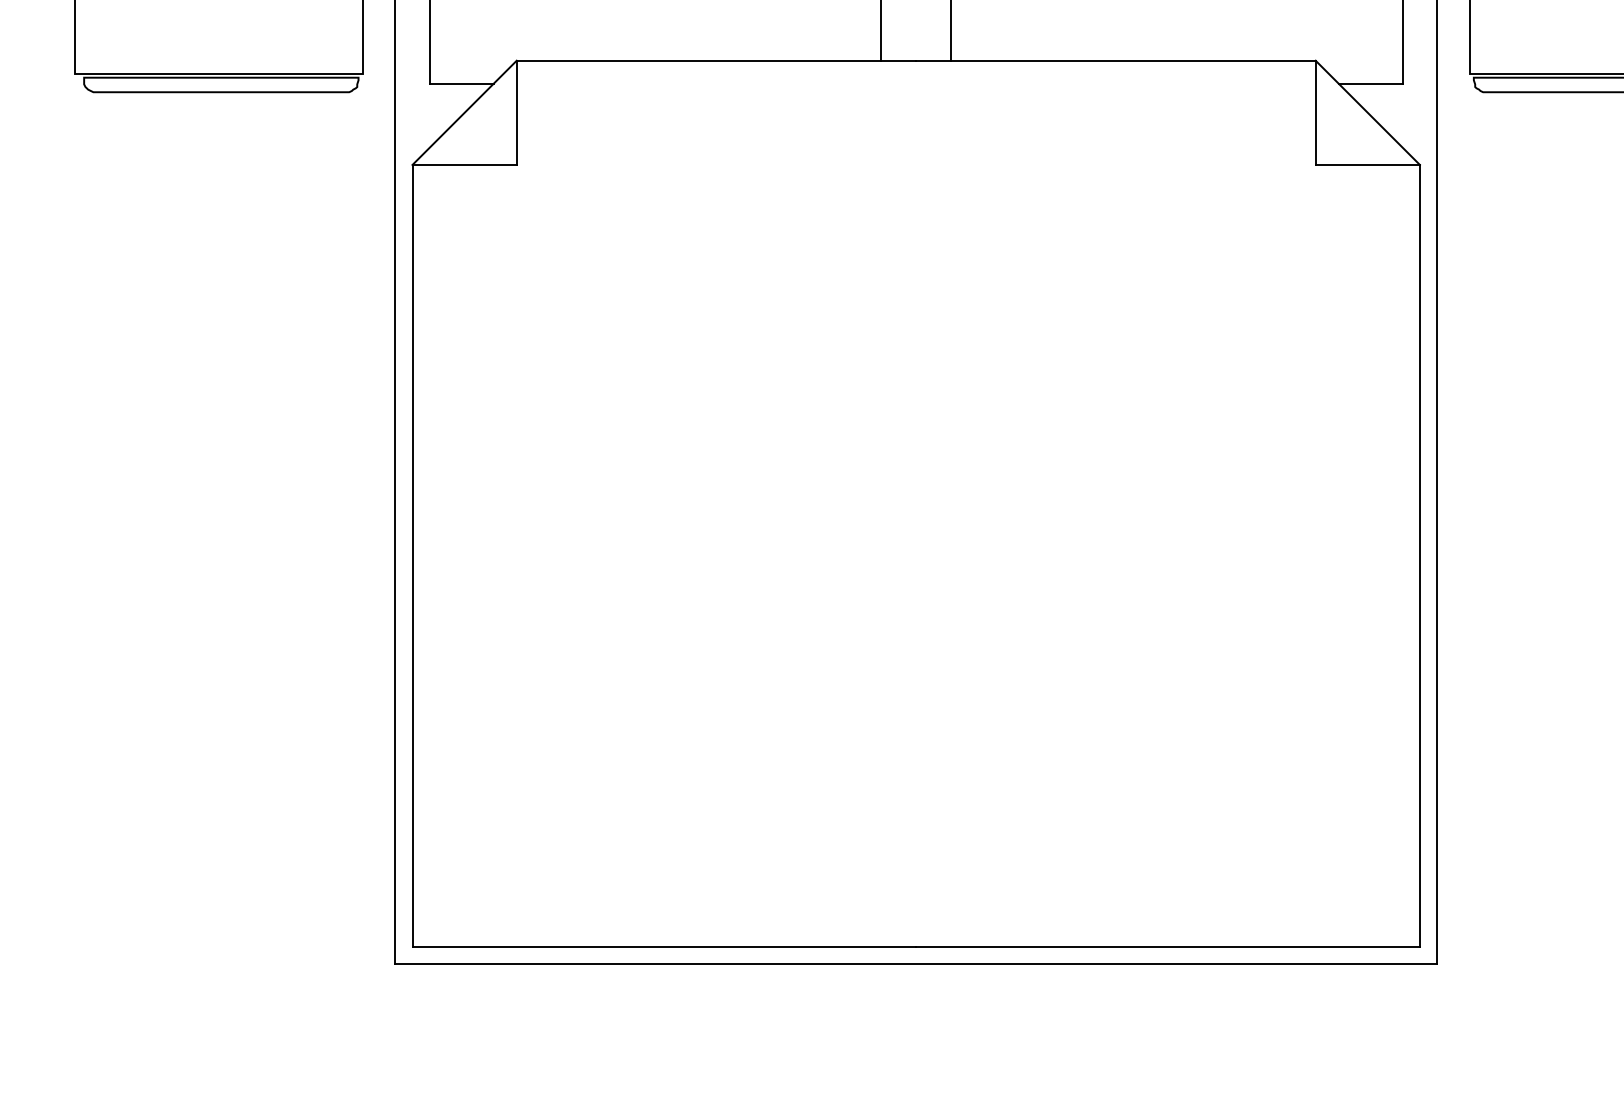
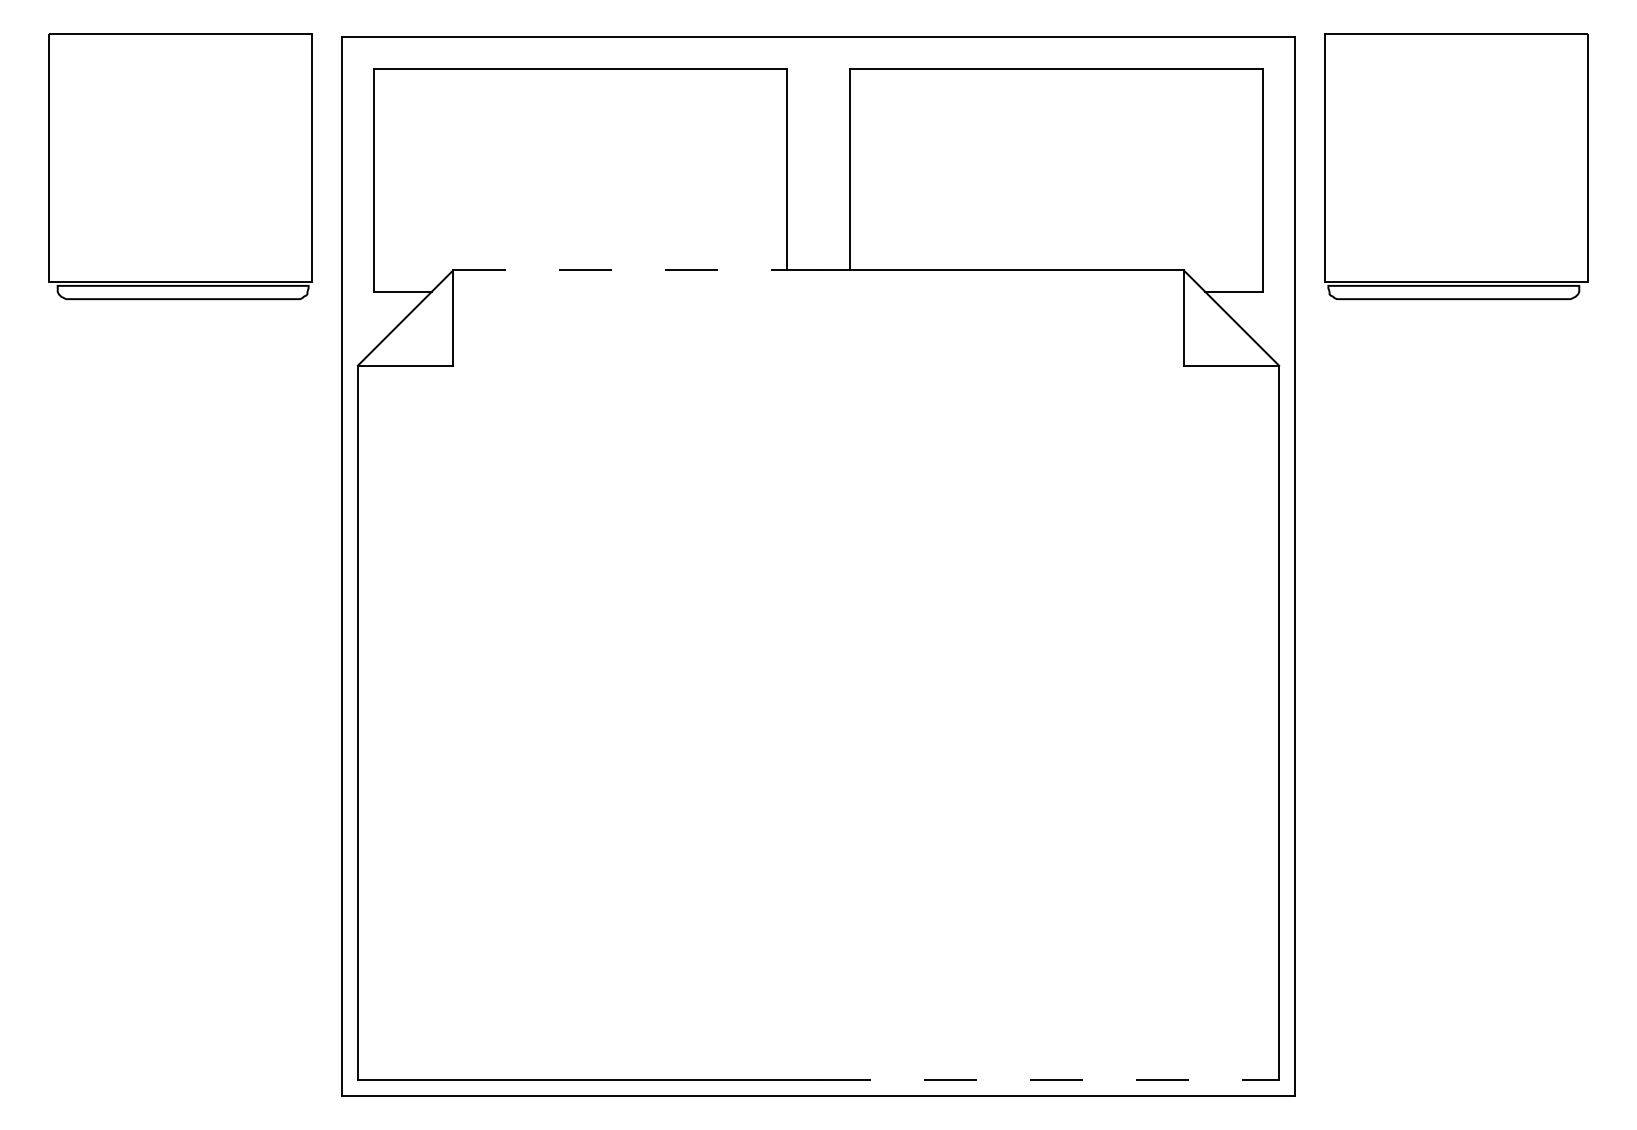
line: (716, 60) -> (635, 270), solid -> dashed
line: (1168, 946) -> (1049, 1080), solid -> dashed

